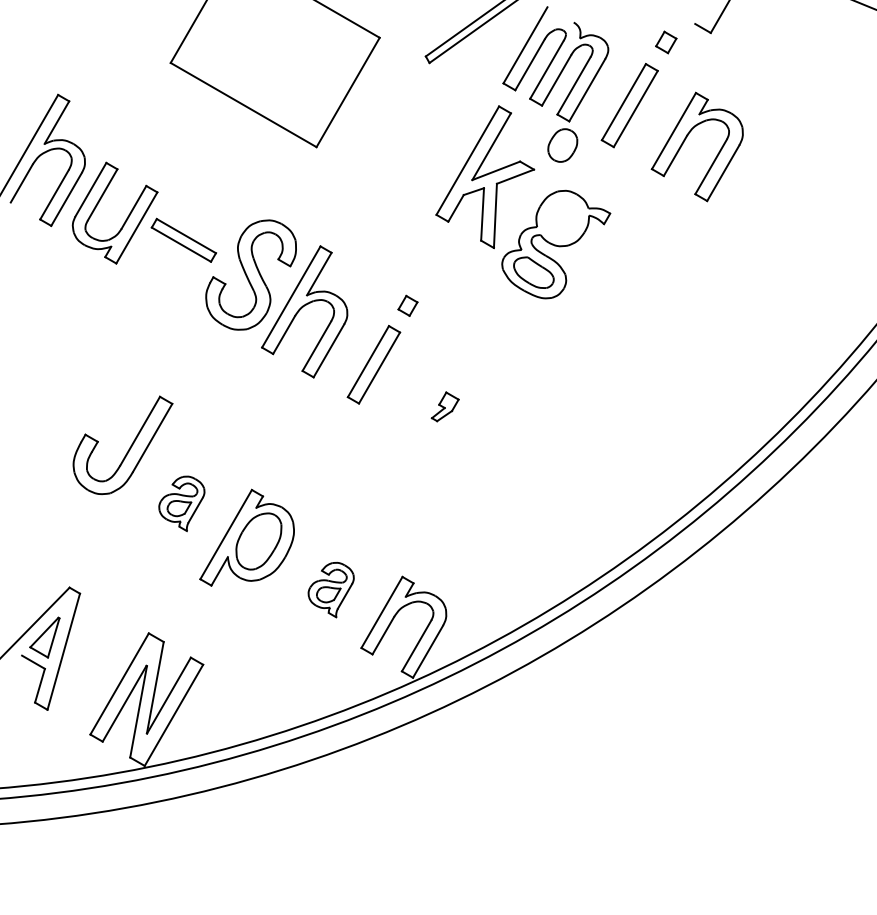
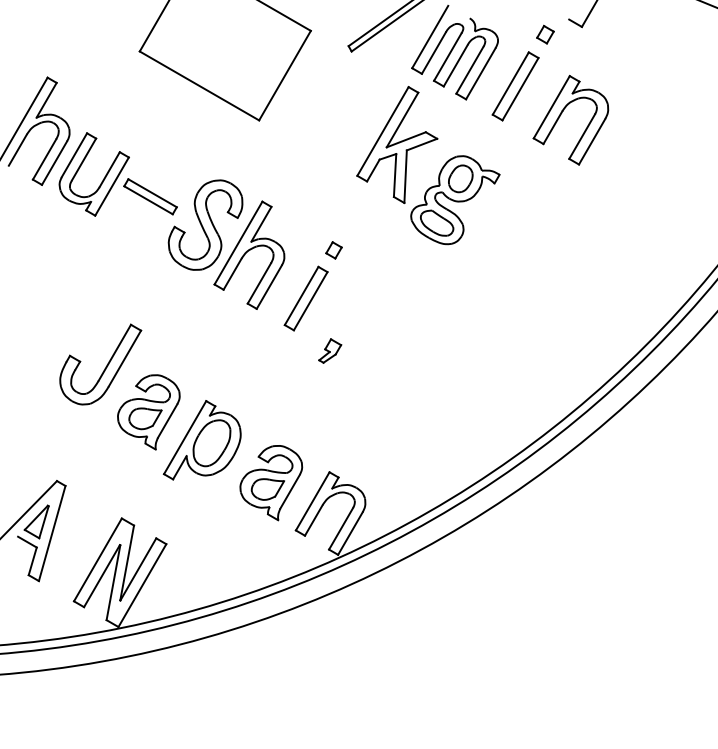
part: (562, 145) -> (460, 178), moved
part: (444, 406) -> (329, 350), moved
part: (181, 503) -> (148, 412), size x1.67
part: (330, 589) -> (270, 482), size x1.67

